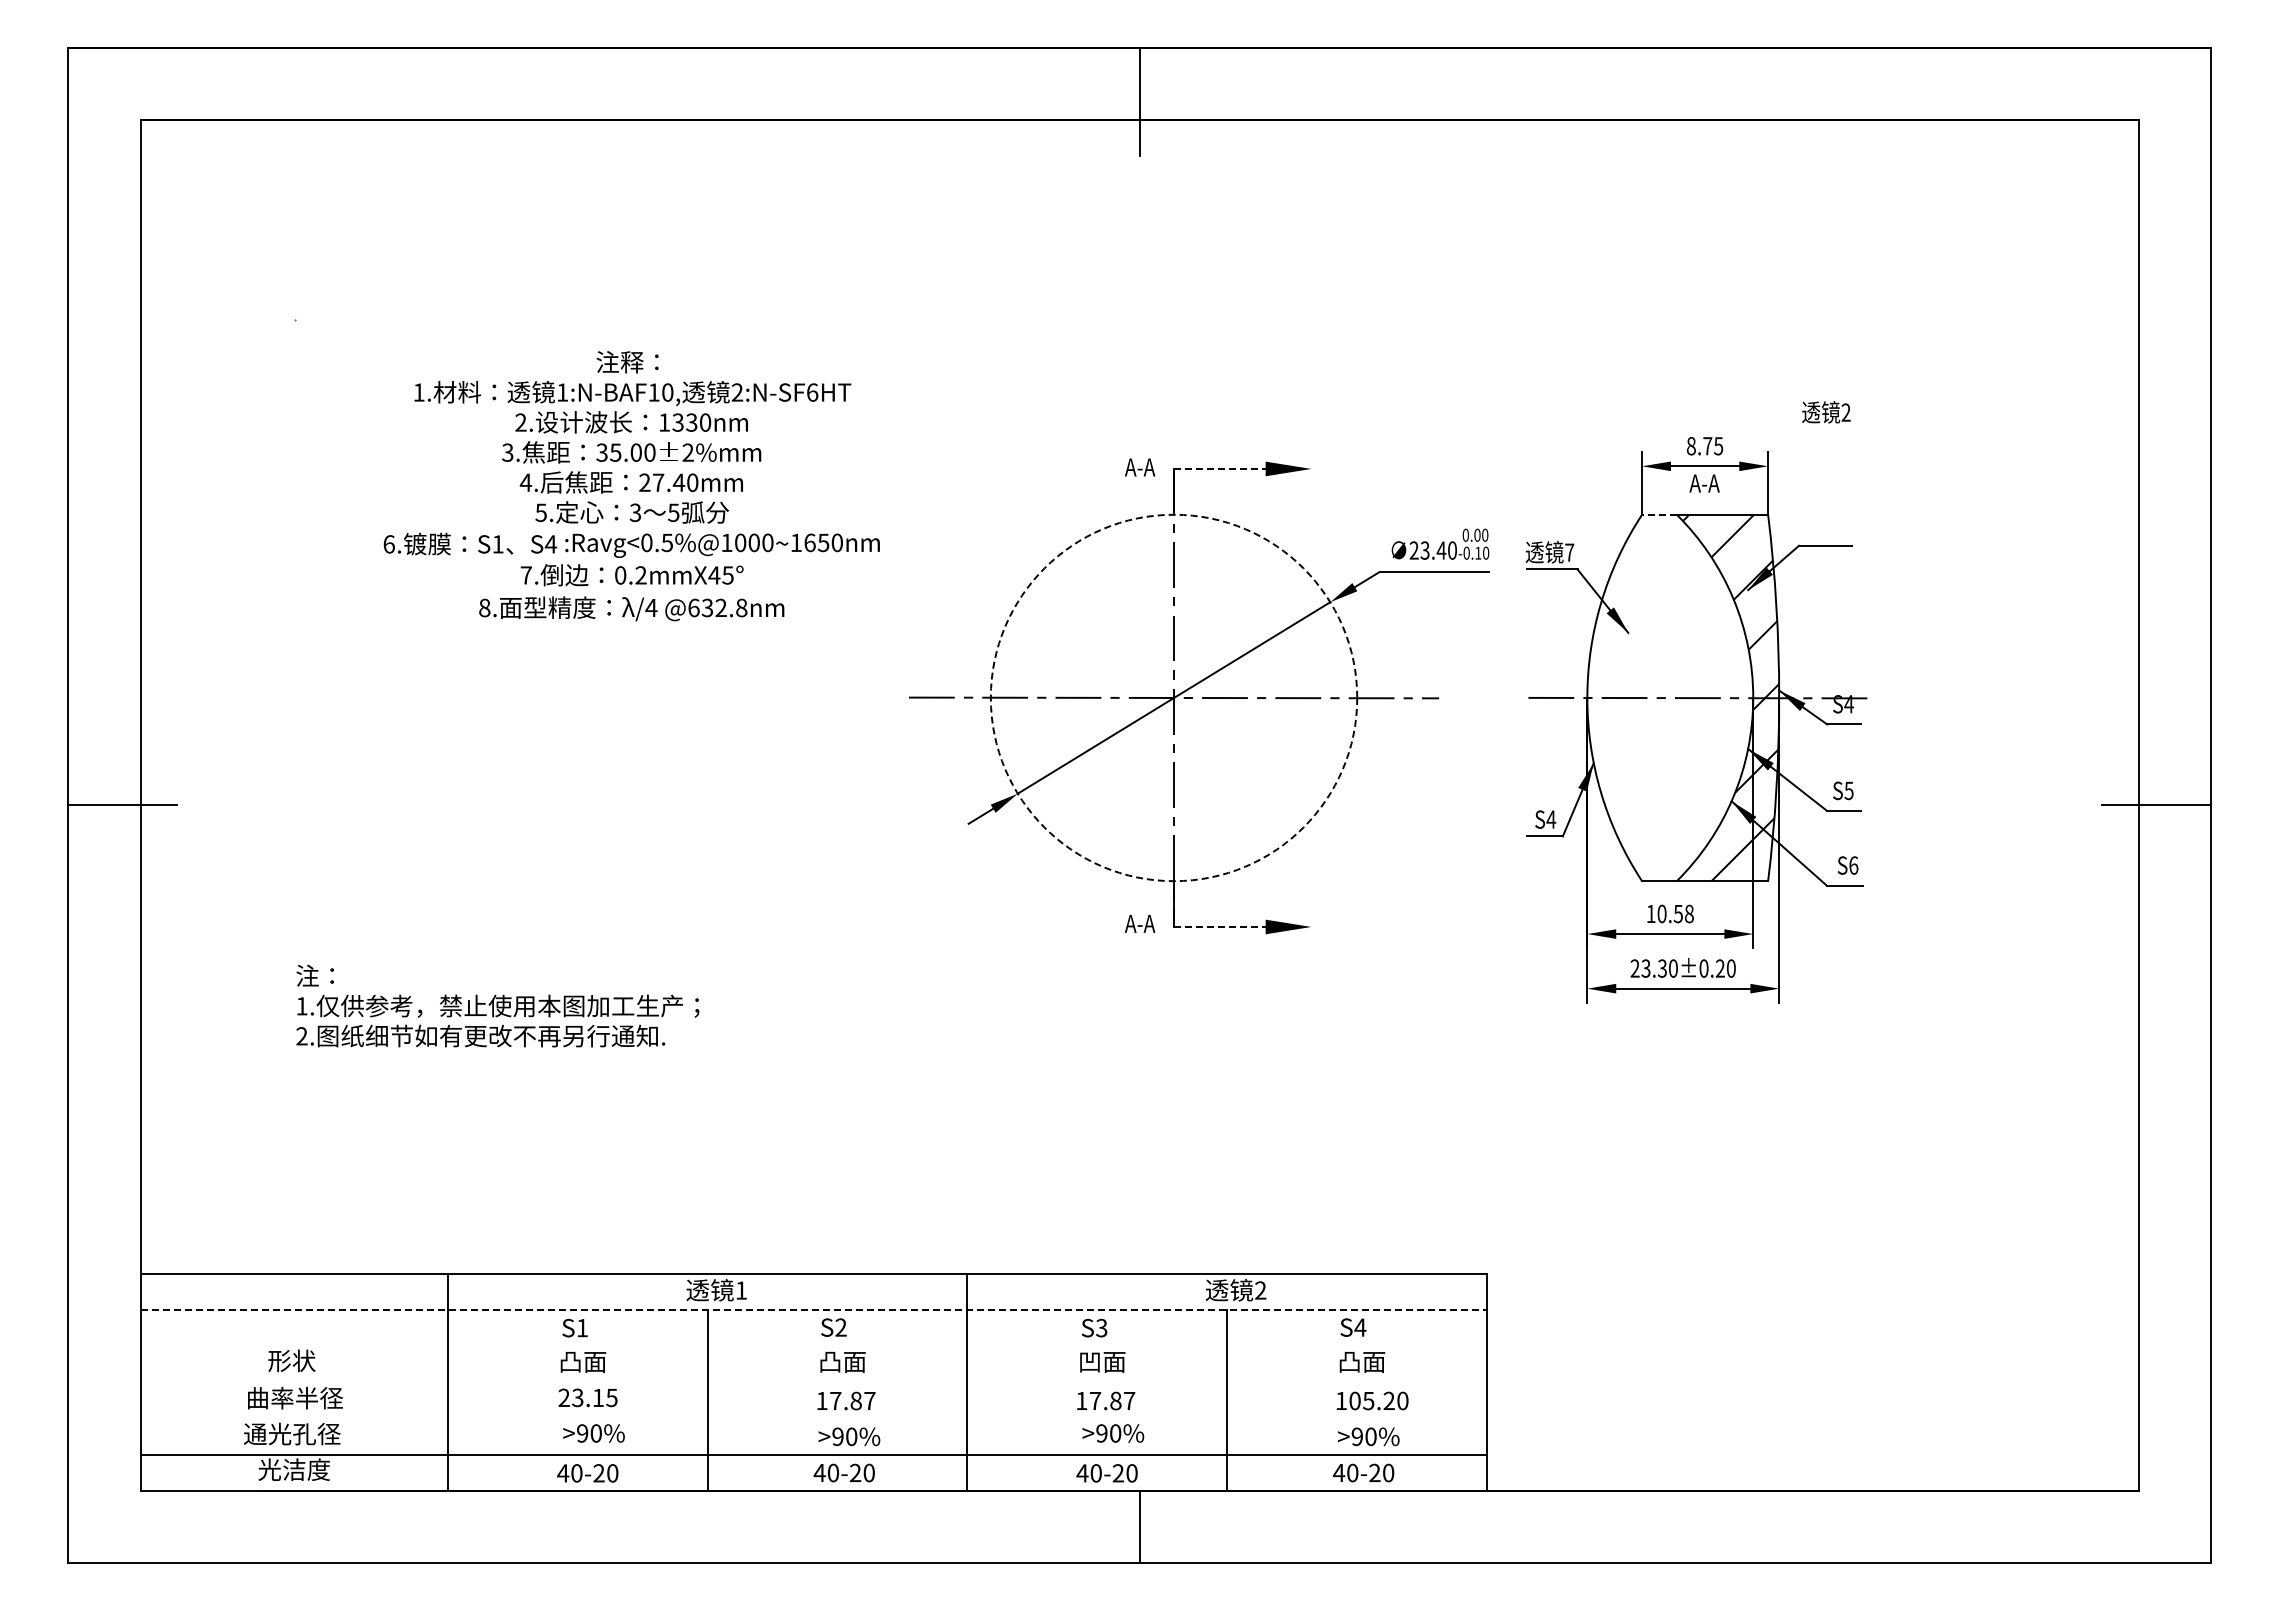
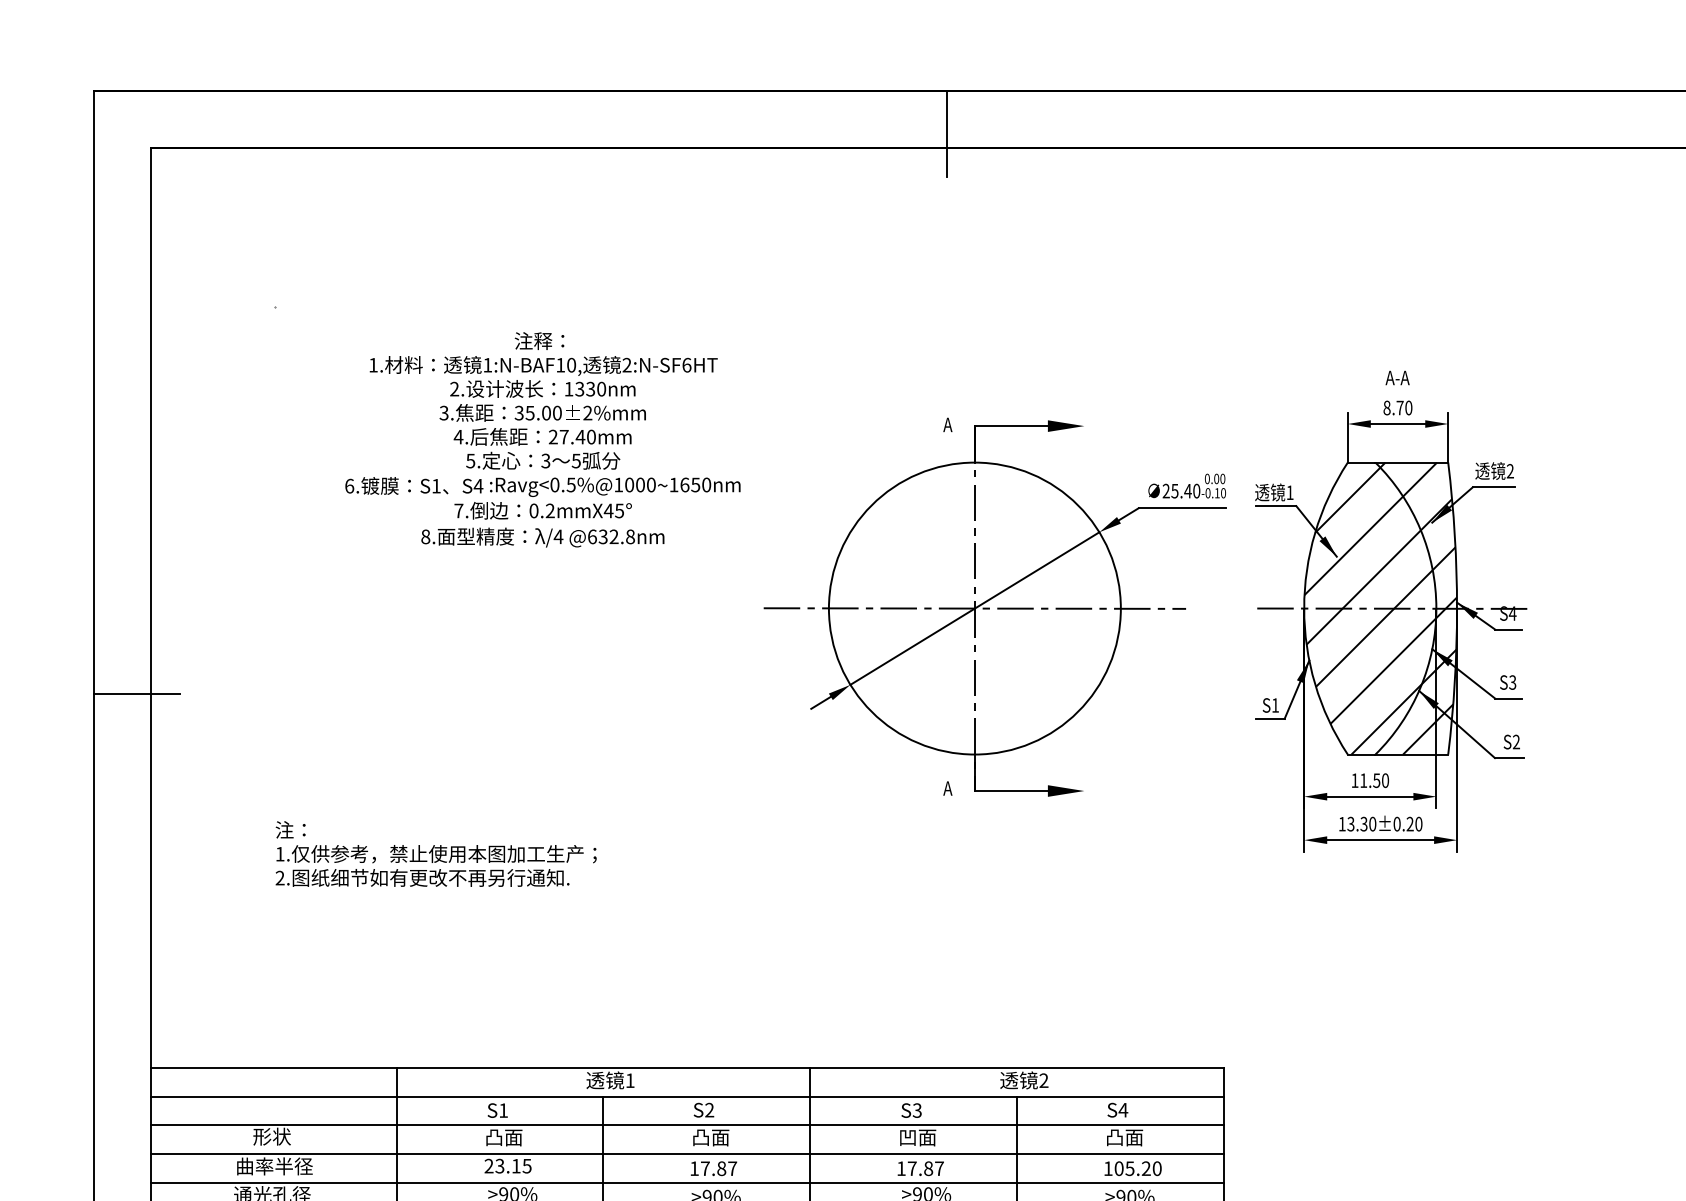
text: (1826, 412) -> (1494, 471), moved
text: (1718, 446) -> (1408, 408), 8.75 -> 8.70
text: (1140, 467) -> (948, 424), A-A -> A
line: (1219, 468) -> (1011, 425), dashed -> solid
text: (1704, 483) -> (1397, 377), moved
line: (1658, 514) -> (1360, 462), dashed -> solid
text: (1425, 550) -> (1175, 491), 23.40 -> 25.40
text: (1569, 552) -> (1289, 492), 7 -> 1
circle: (1173, 697) -> (974, 608), dashed -> solid
hatch: (1669, 701) -> (1369, 611), added
text: (1849, 790) -> (1513, 682), S5 -> S3
text: (1551, 819) -> (1275, 705), S4 -> S1
text: (1853, 865) -> (1516, 742), S6 -> S2
text: (1675, 913) -> (1374, 780), 10.58 -> 11.50
text: (1140, 923) -> (948, 788), A-A -> A
line: (1219, 926) -> (1011, 790), dashed -> solid
text: (1634, 968) -> (1341, 824), 23.30±0.20 -> 13.30±0.20
line: (814, 1310) -> (688, 1096), dashed -> solid
line: (813, 1346) -> (687, 1125), added
line: (813, 1382) -> (687, 1153), added
line: (813, 1418) -> (687, 1182), added

